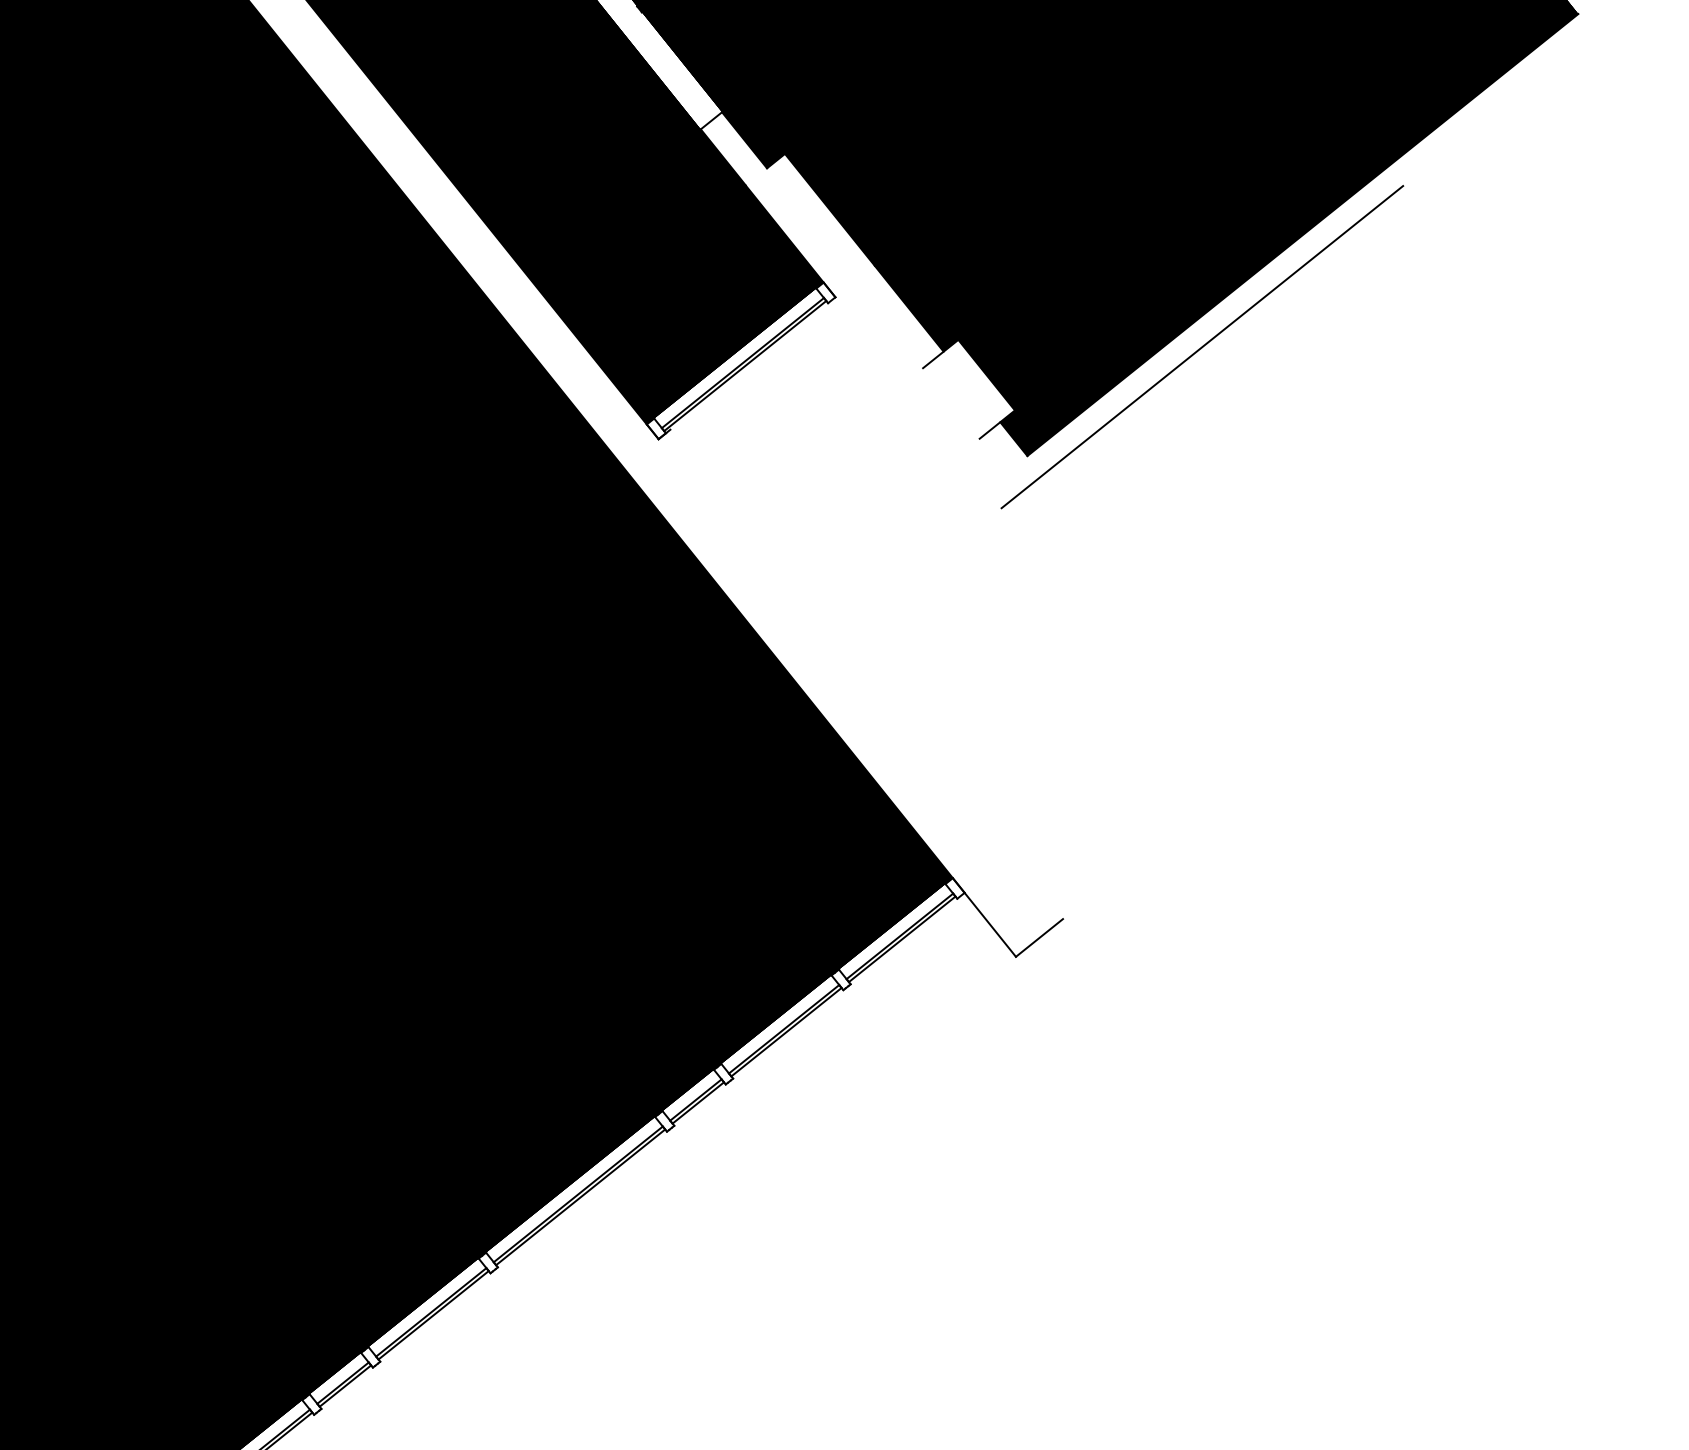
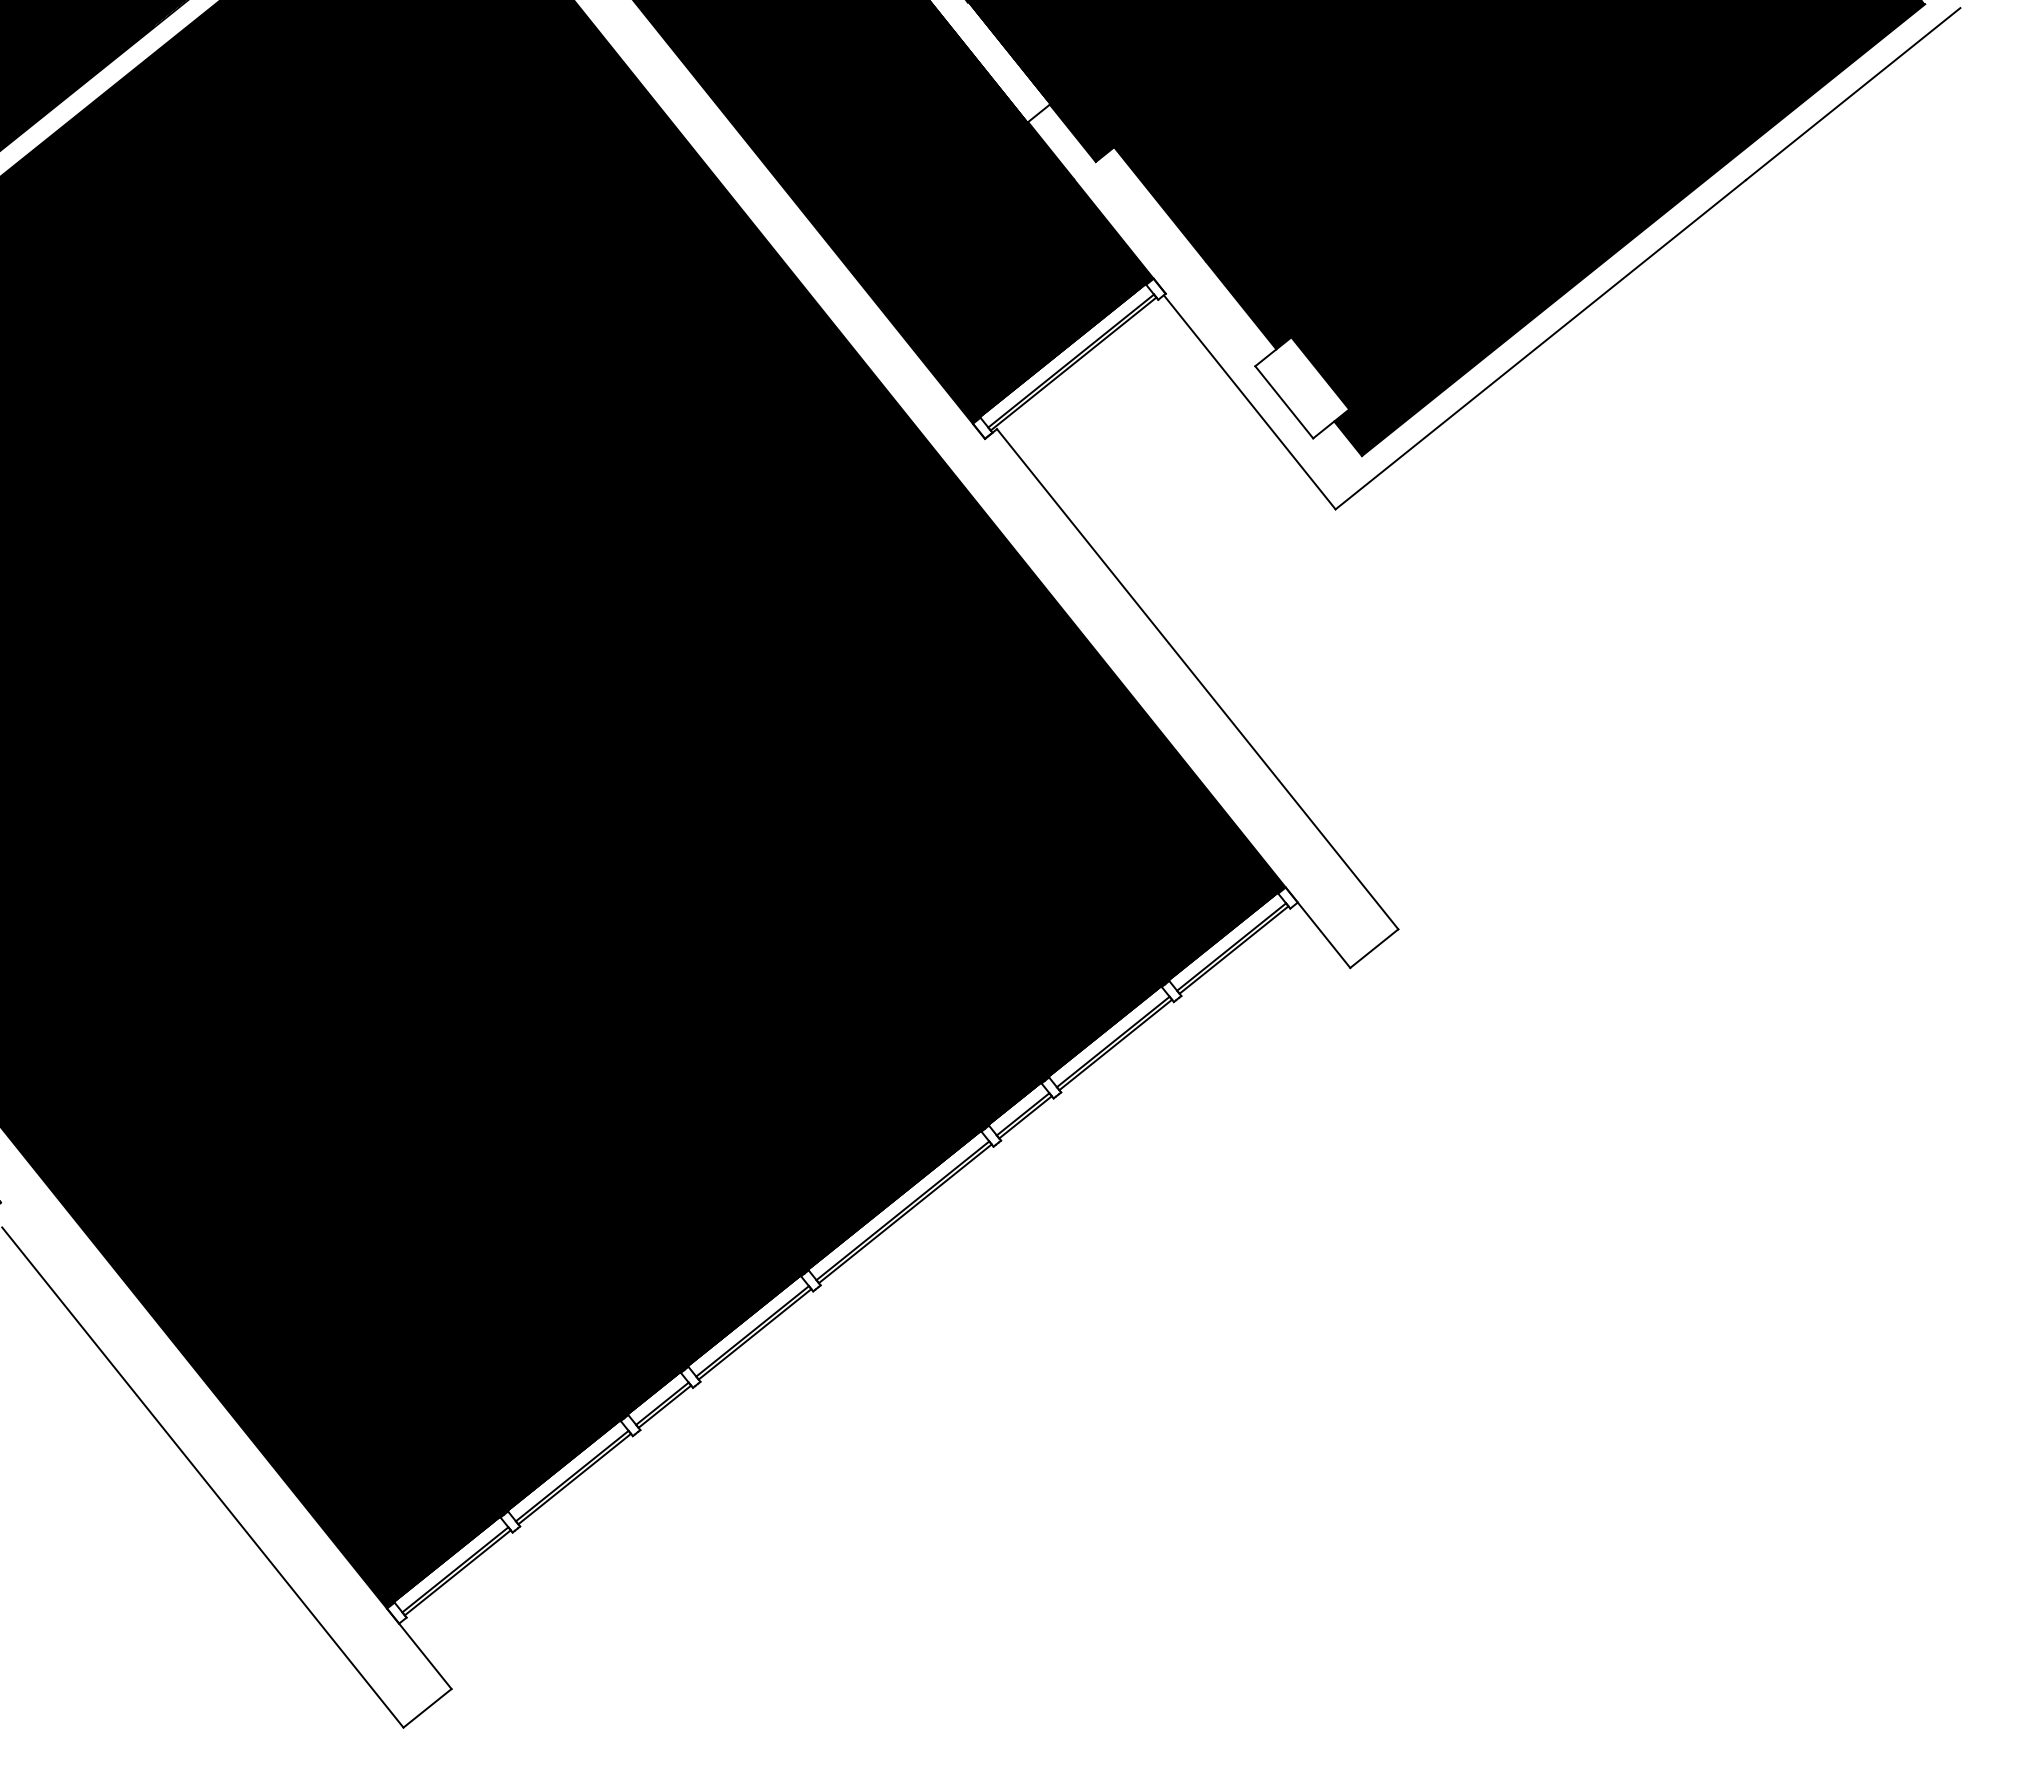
line: (1508, 102) -> (1853, 94), added
line: (917, 403) -> (1249, 402), added
line: (951, 403) -> (1284, 402), added
line: (866, 674) -> (1197, 679), added

